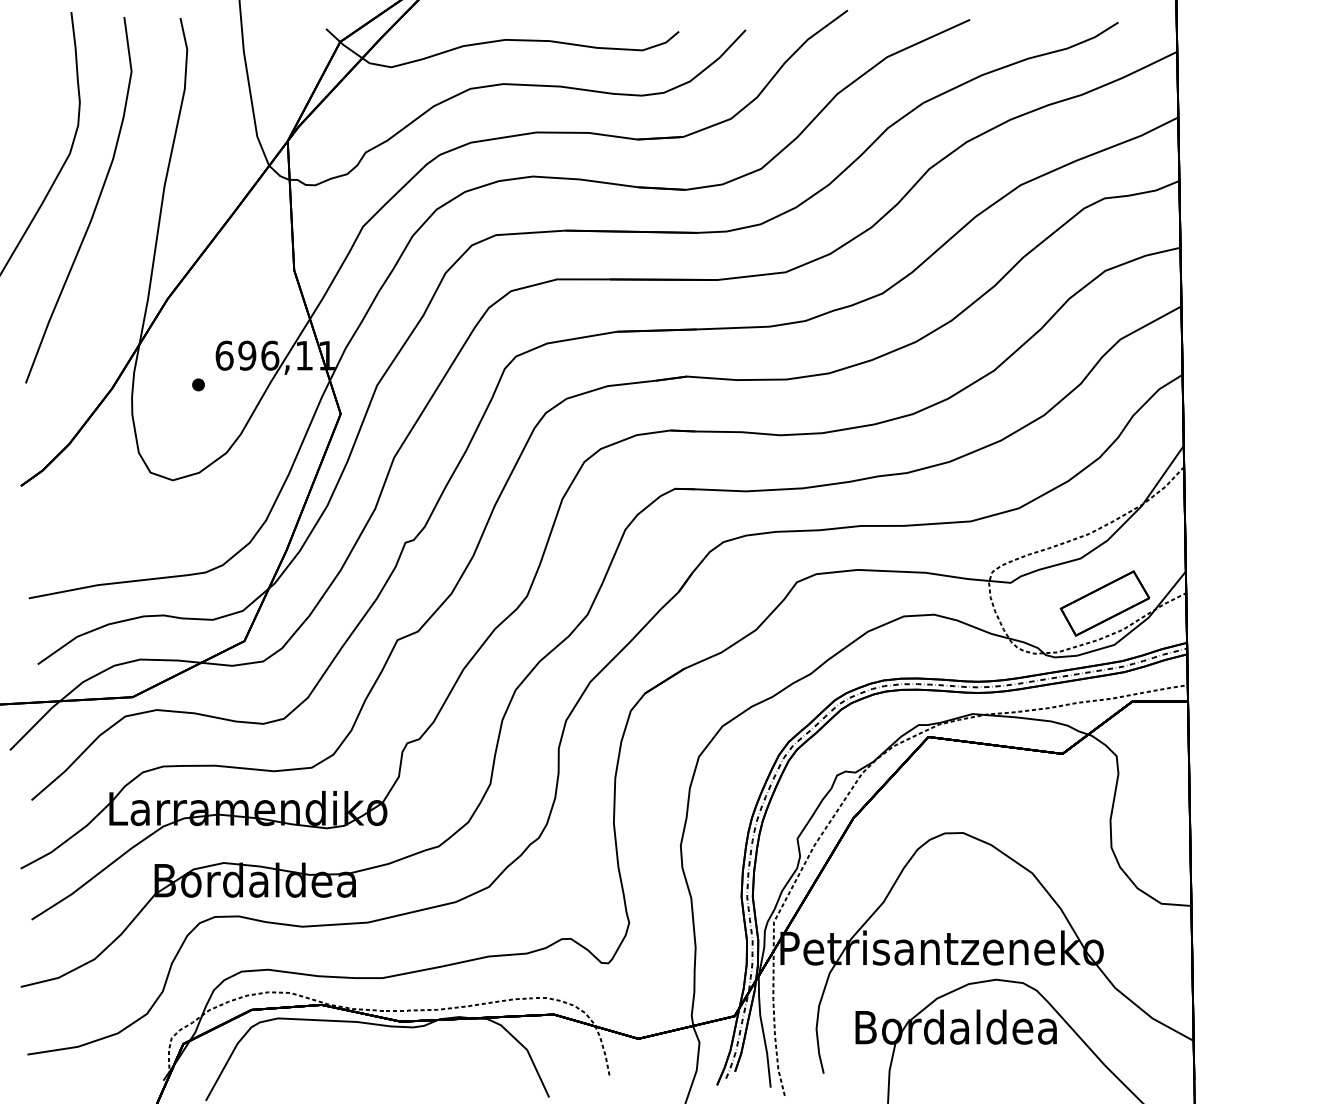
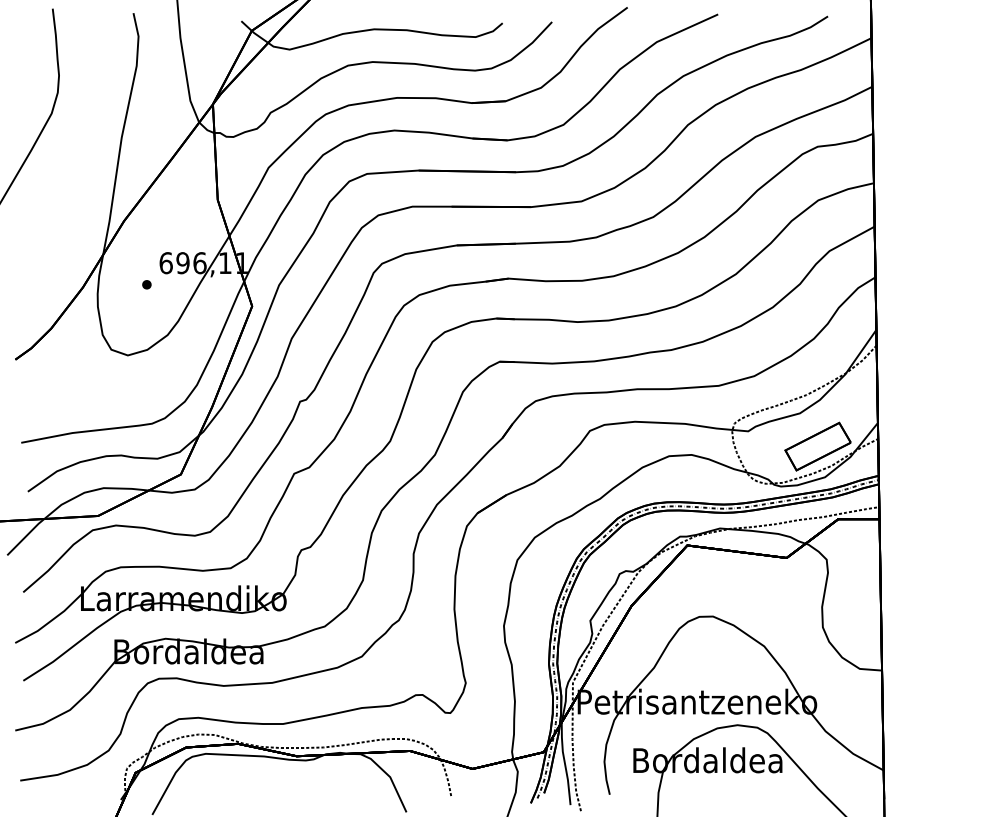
curve: (95, 204) -> (70, 151), removed

